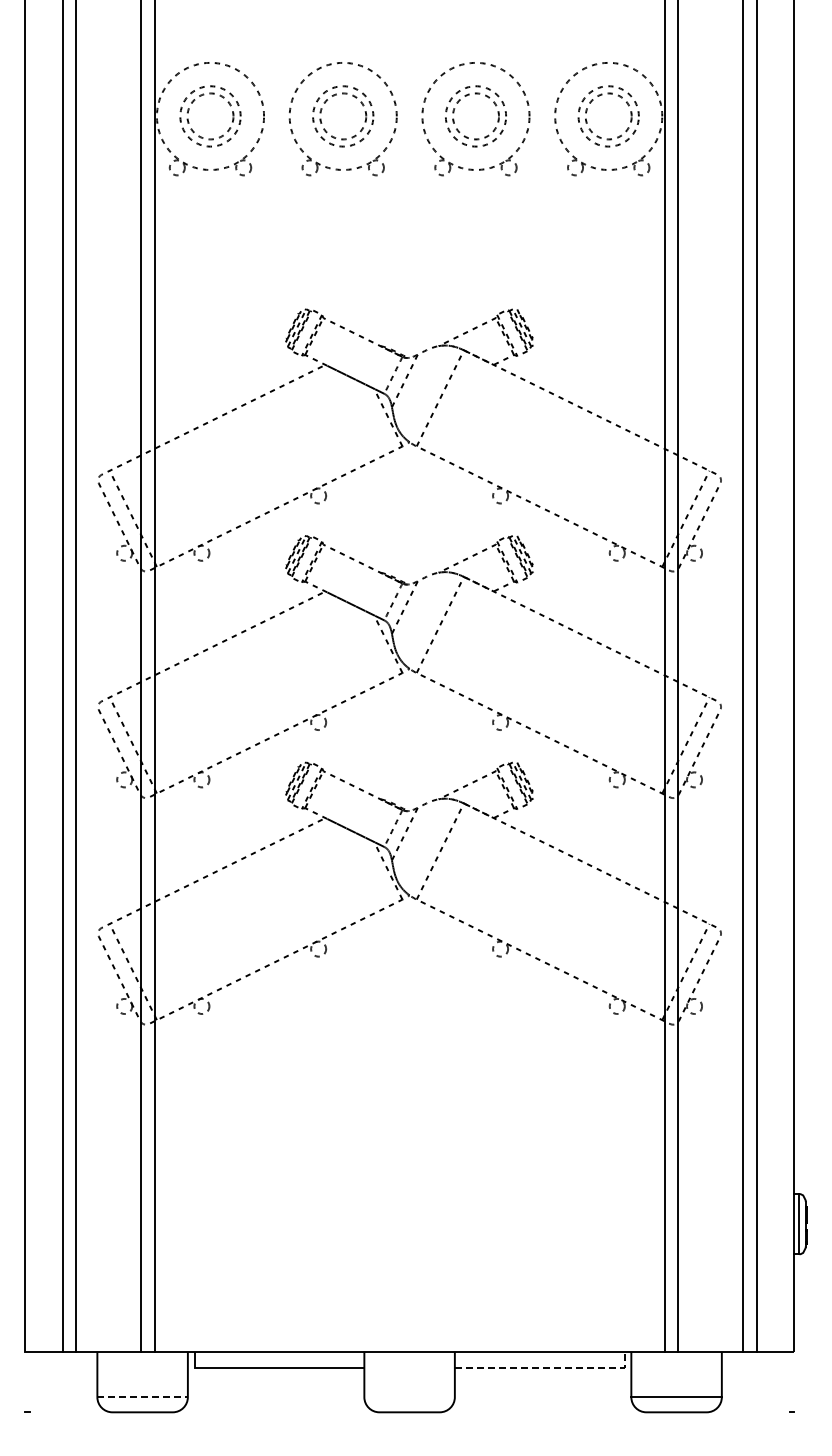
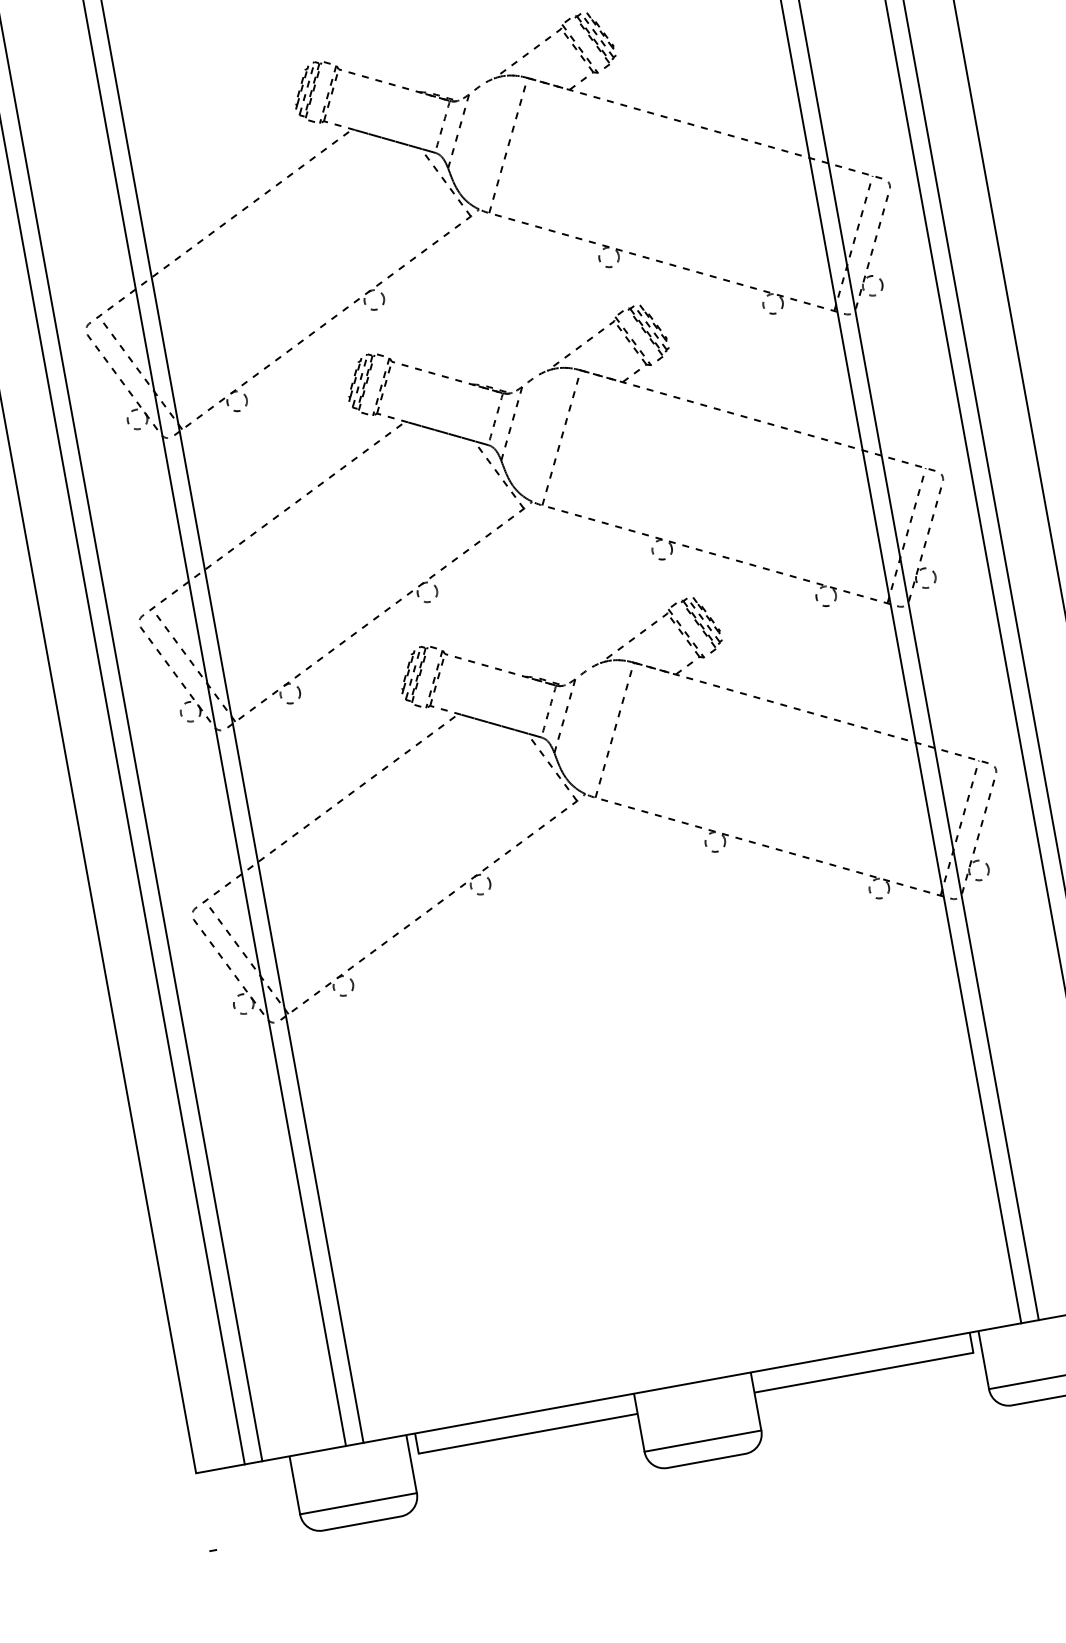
line: (548, 1367) -> (875, 1370), dashed -> solid
line: (143, 1396) -> (359, 1502), dashed -> solid
line: (409, 1396) -> (702, 1440), added

